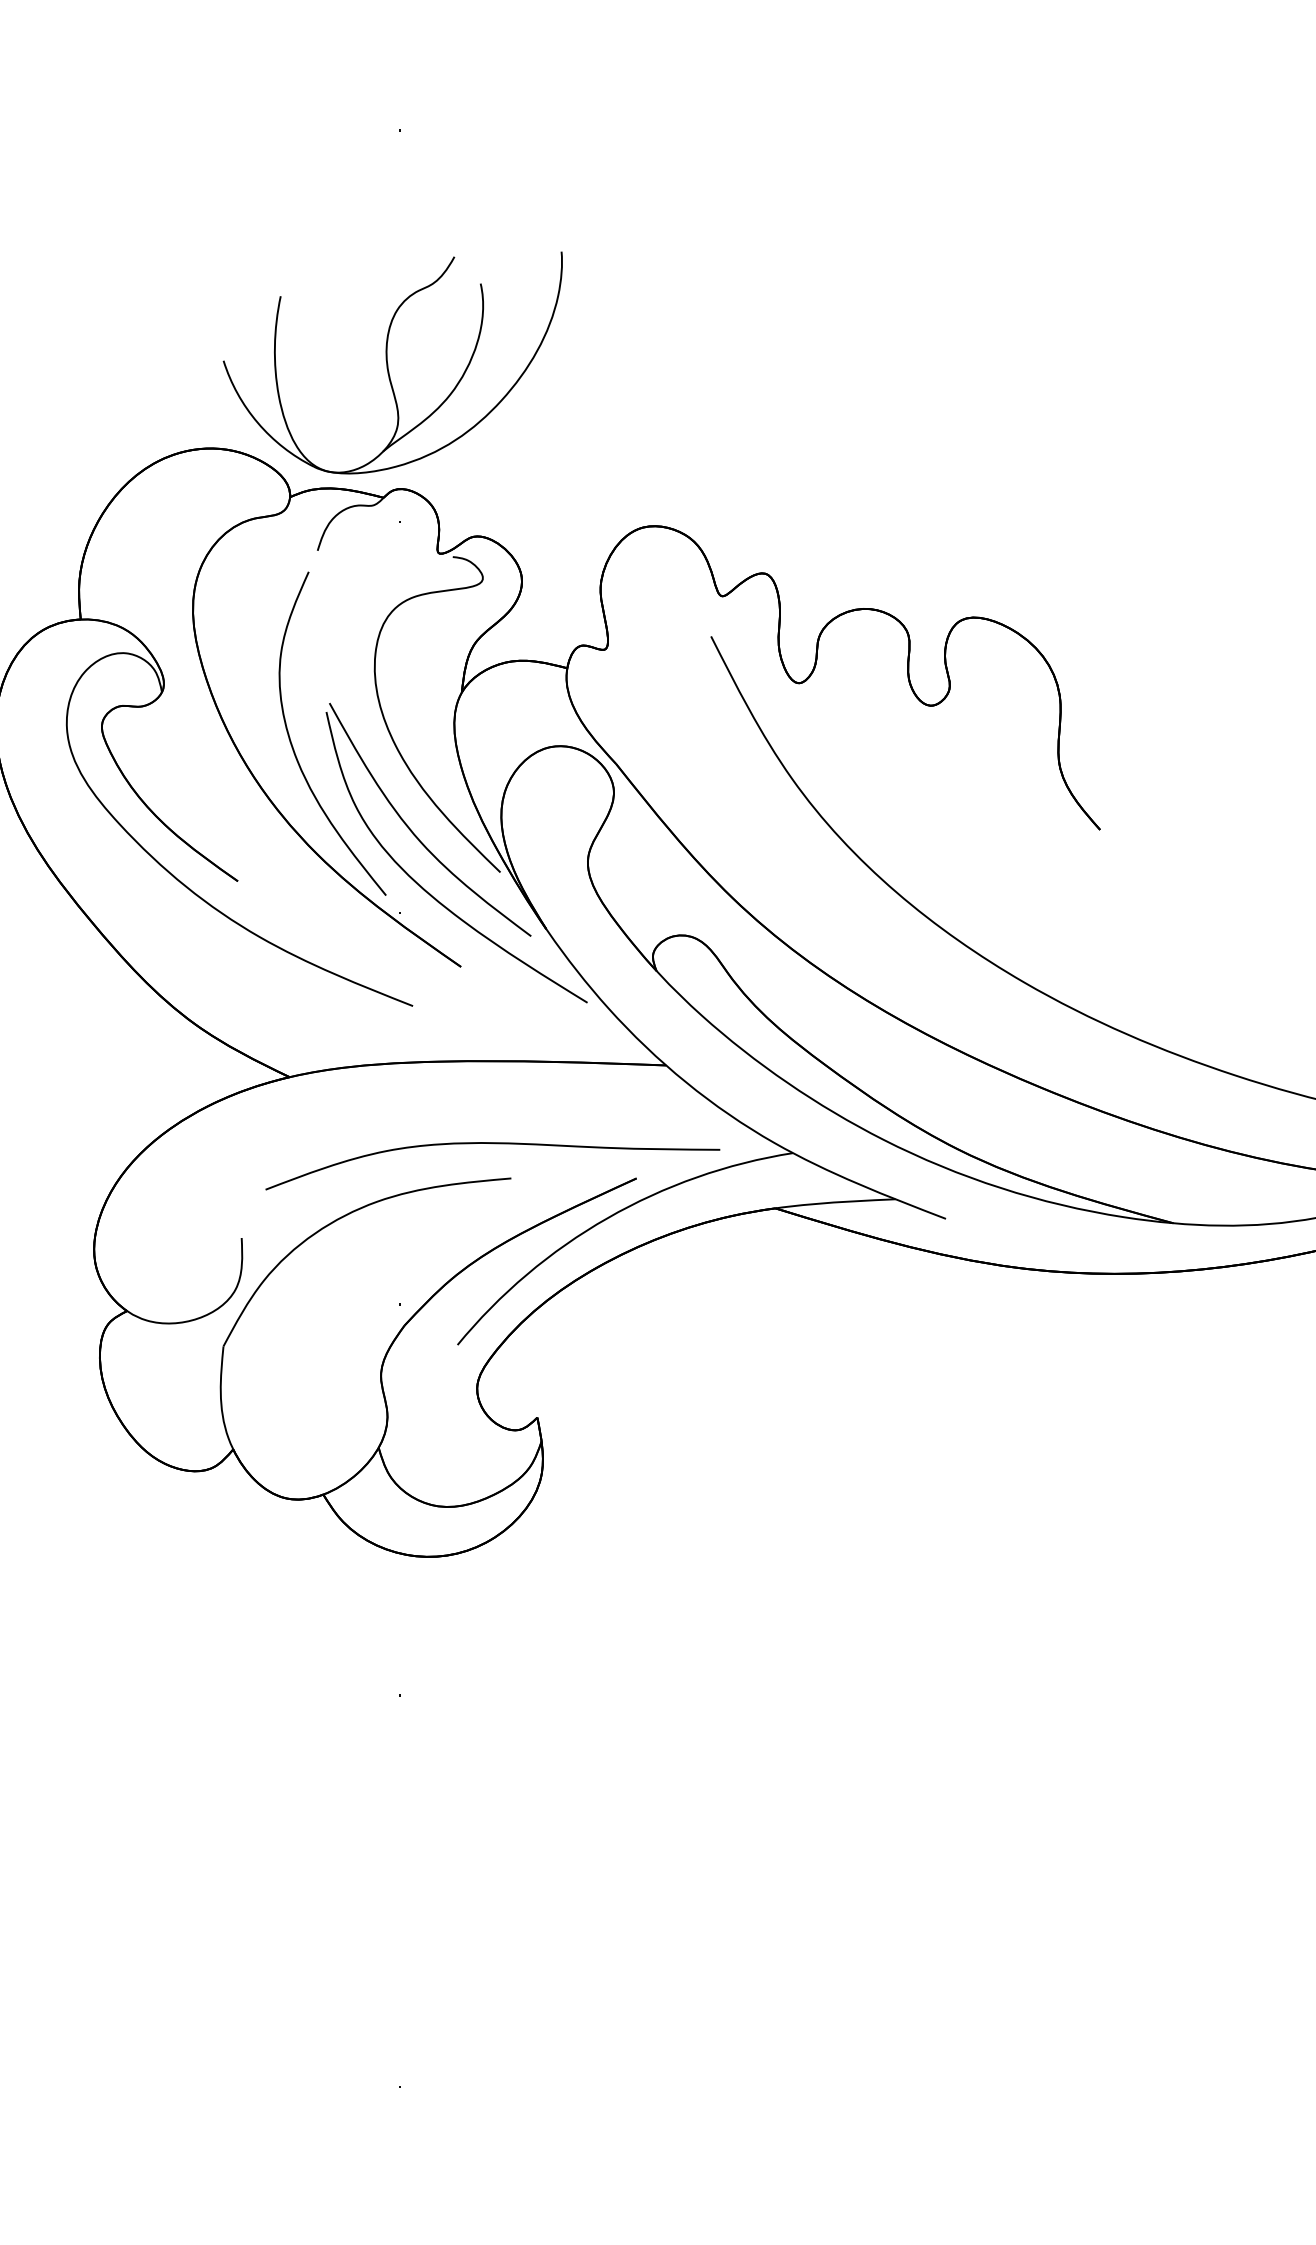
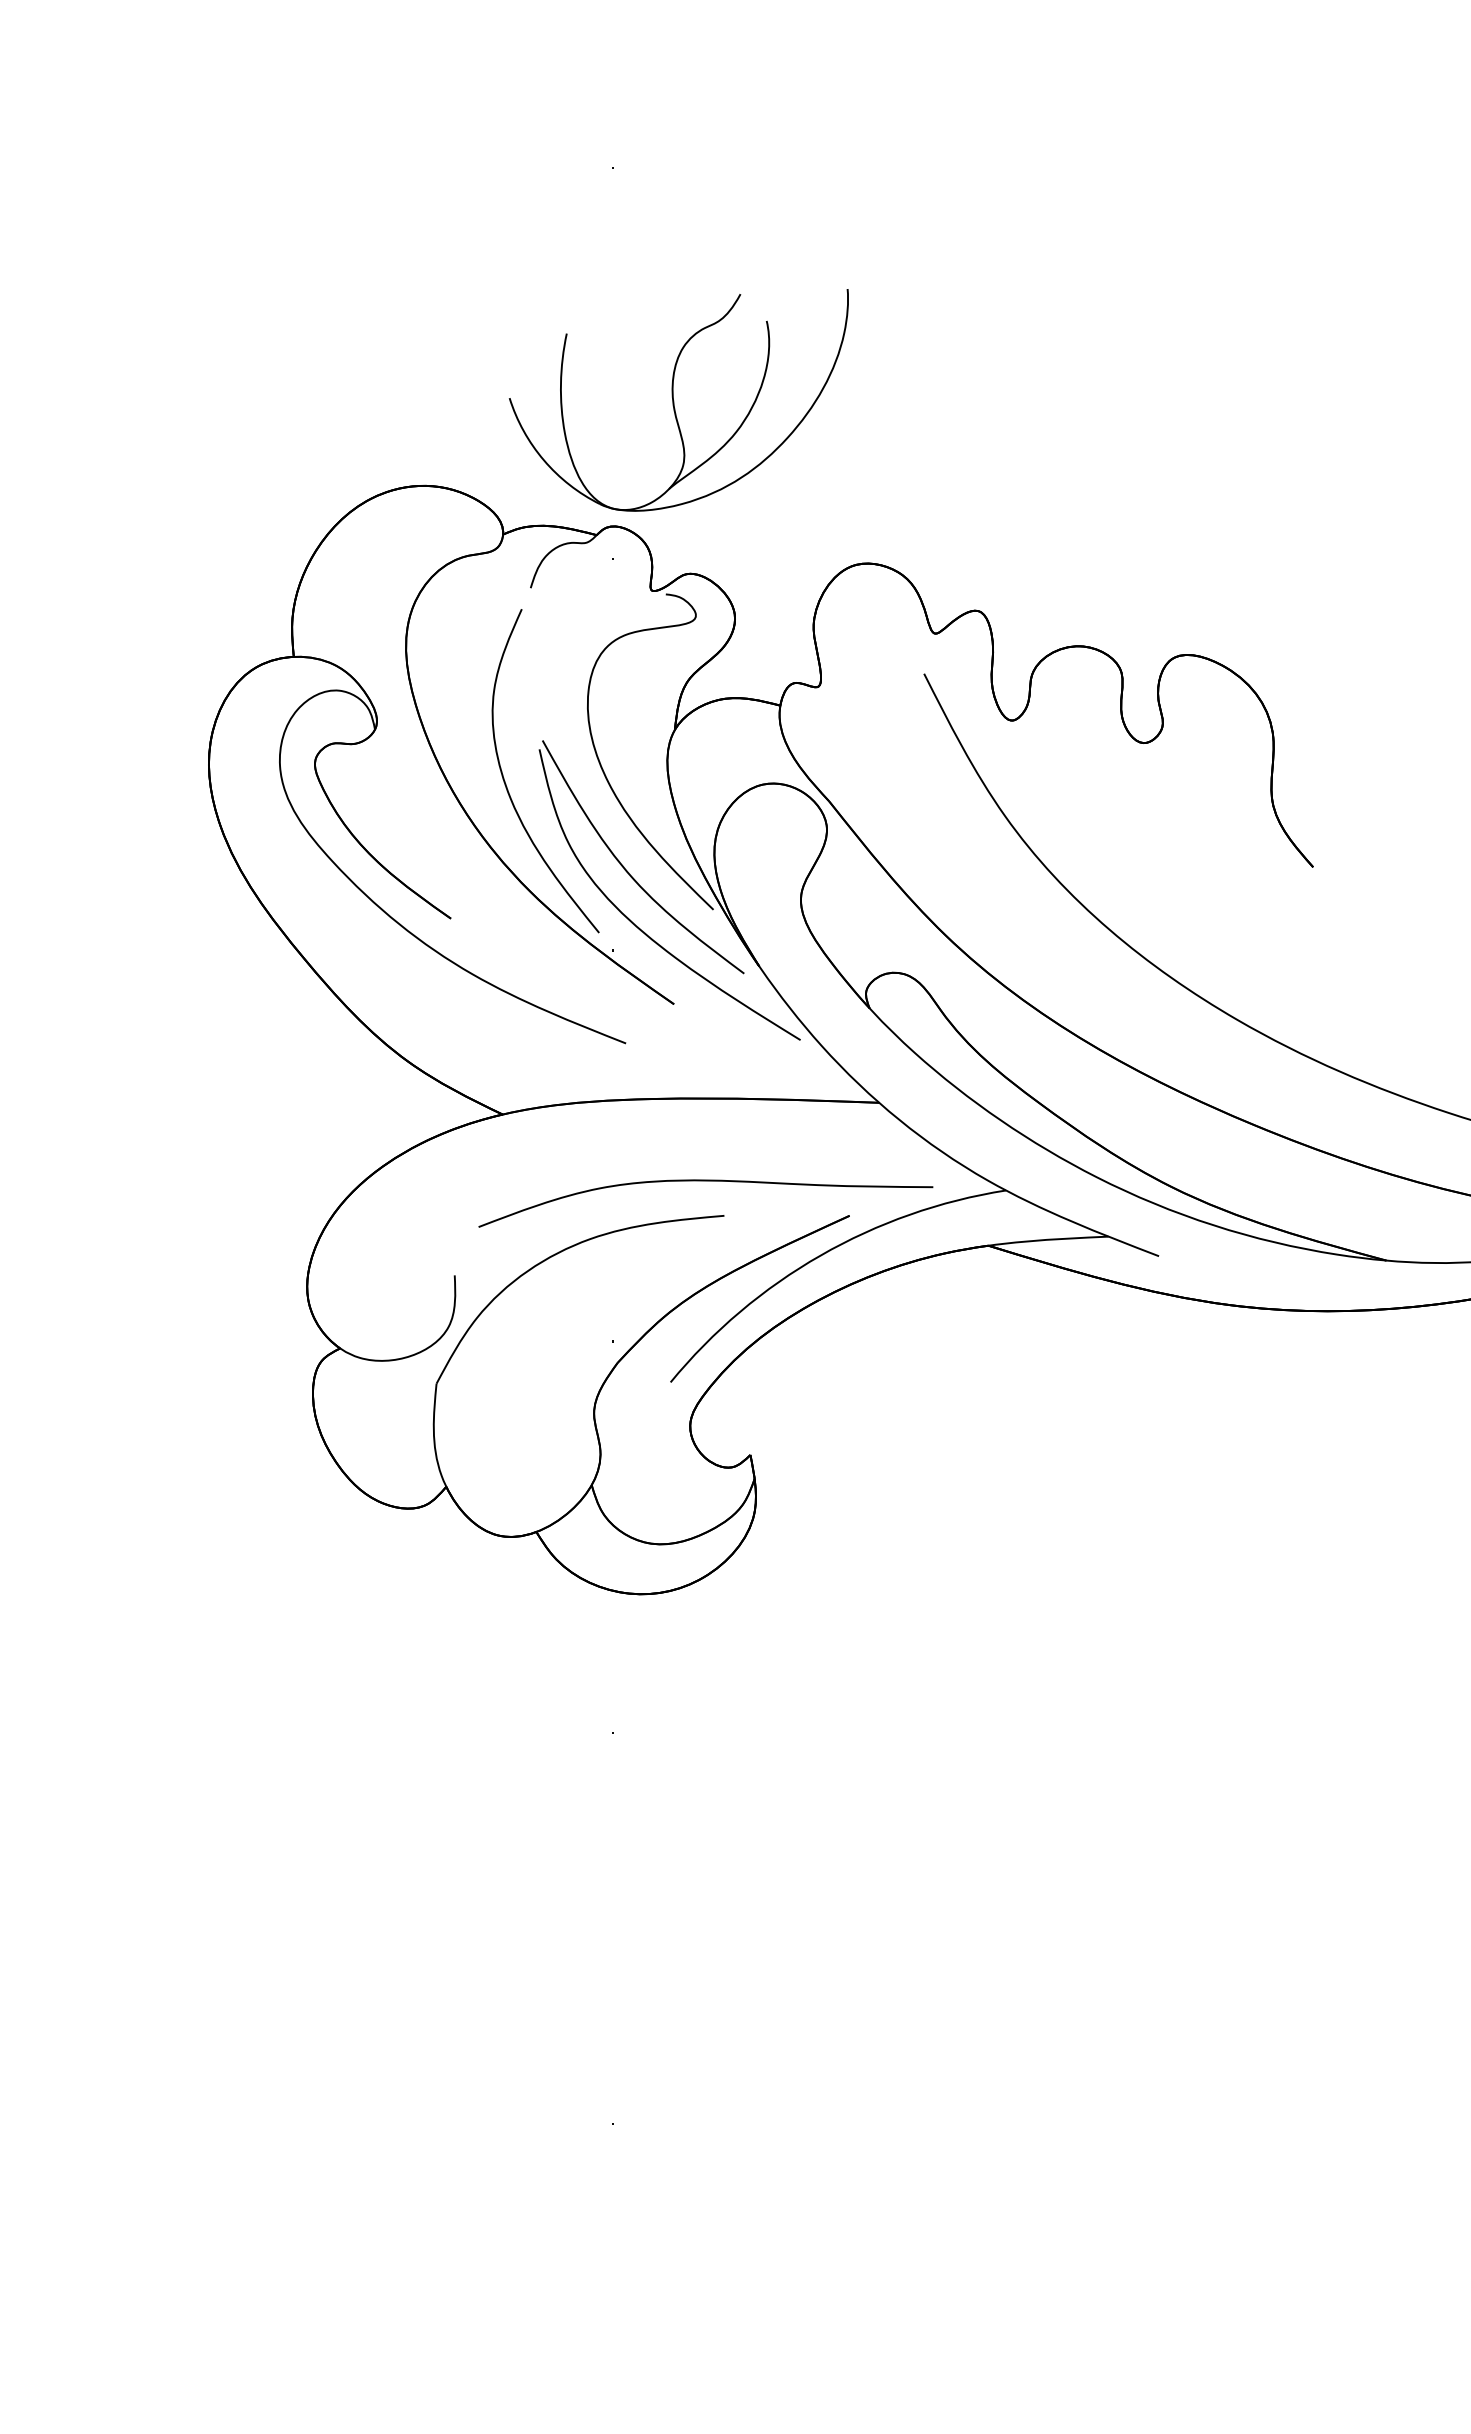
part: (392, 363) -> (678, 400), moved

